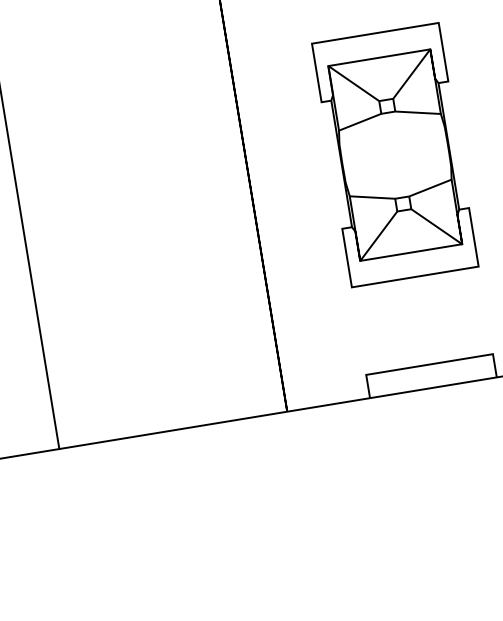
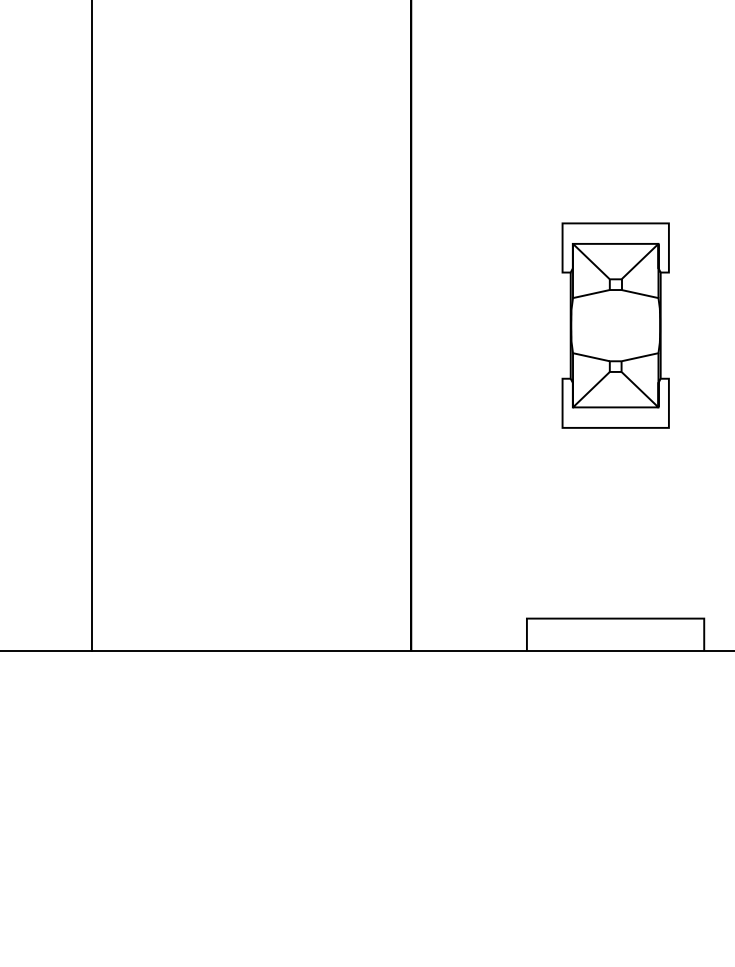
part: (395, 154) -> (615, 325), size x0.6

